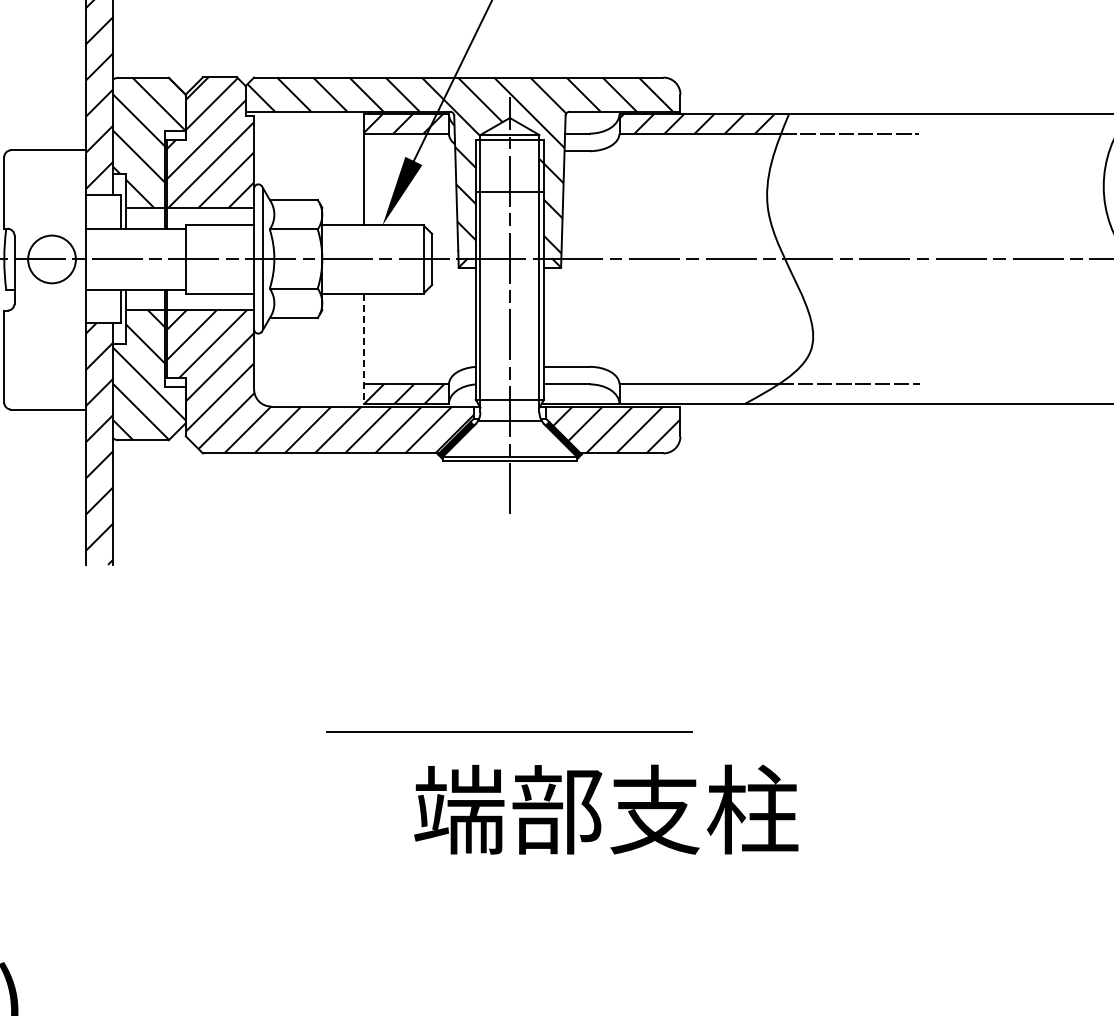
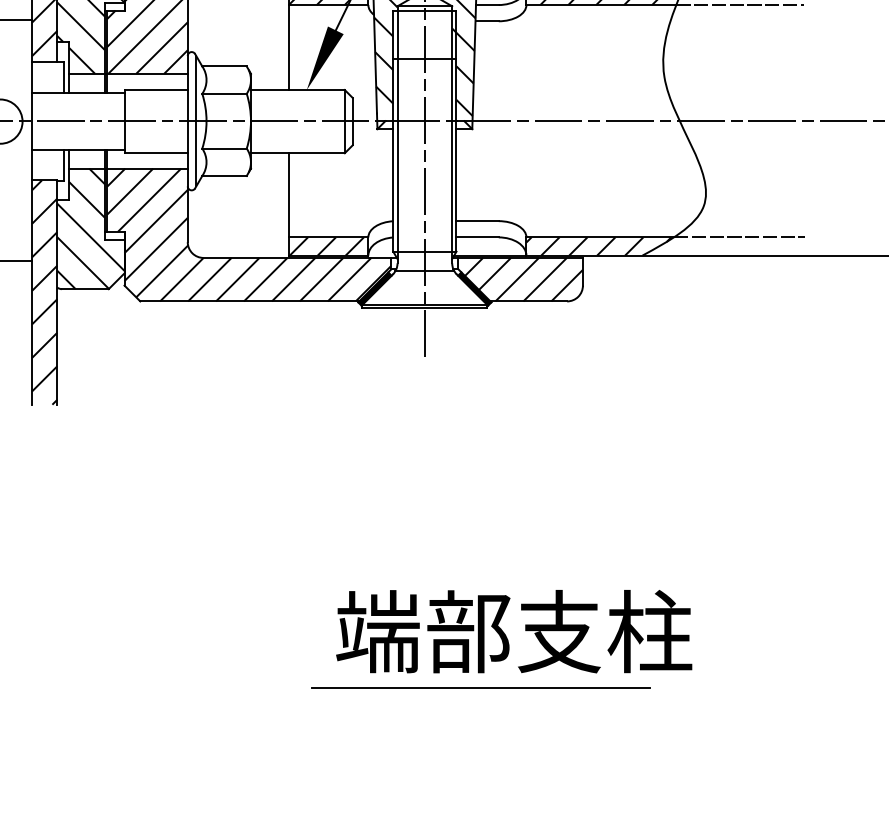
line: (363, 349) -> (289, 205), dashed -> solid
hatch: (697, 393) -> (598, 245), added
line: (509, 731) -> (481, 687), moved

